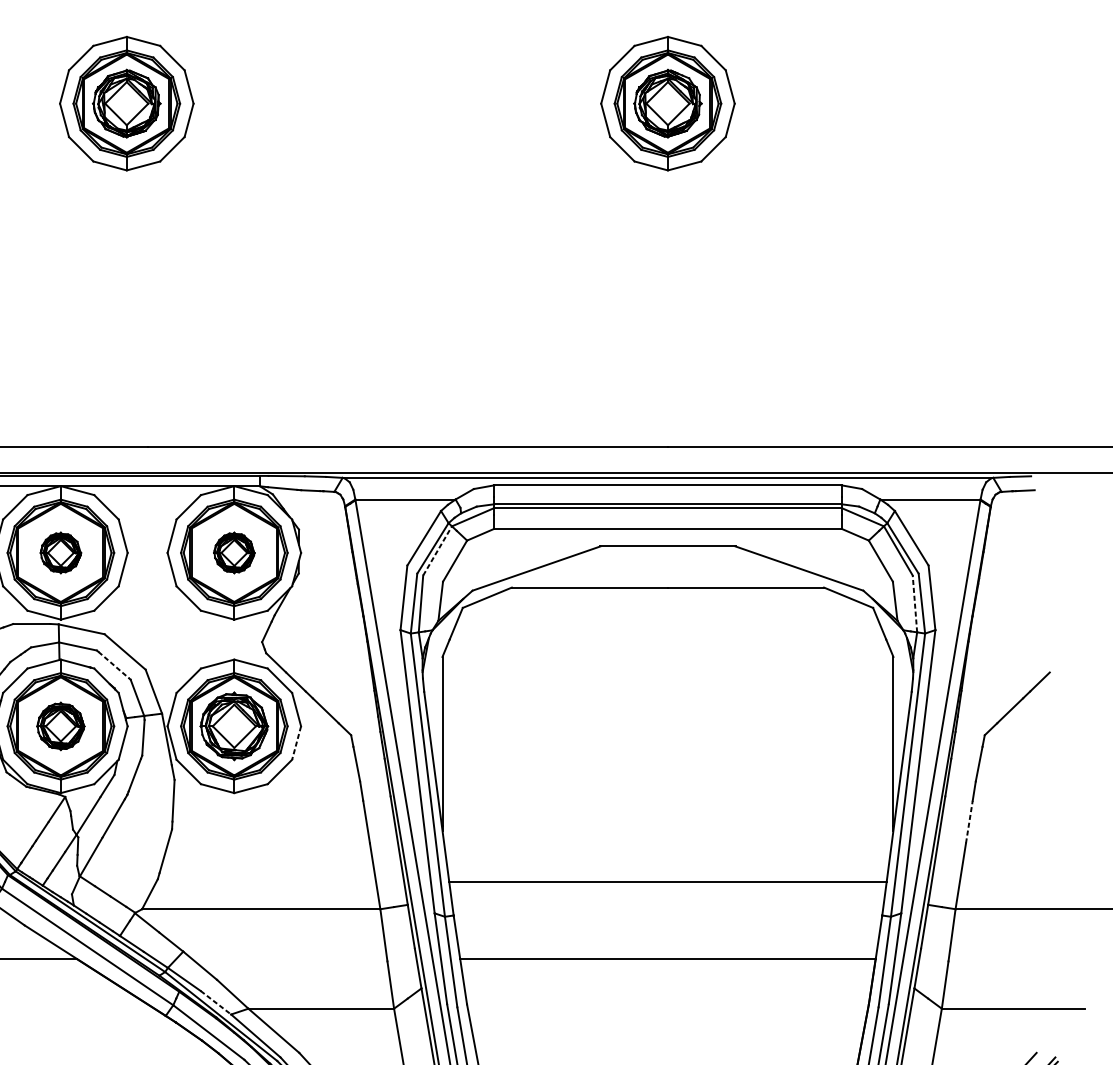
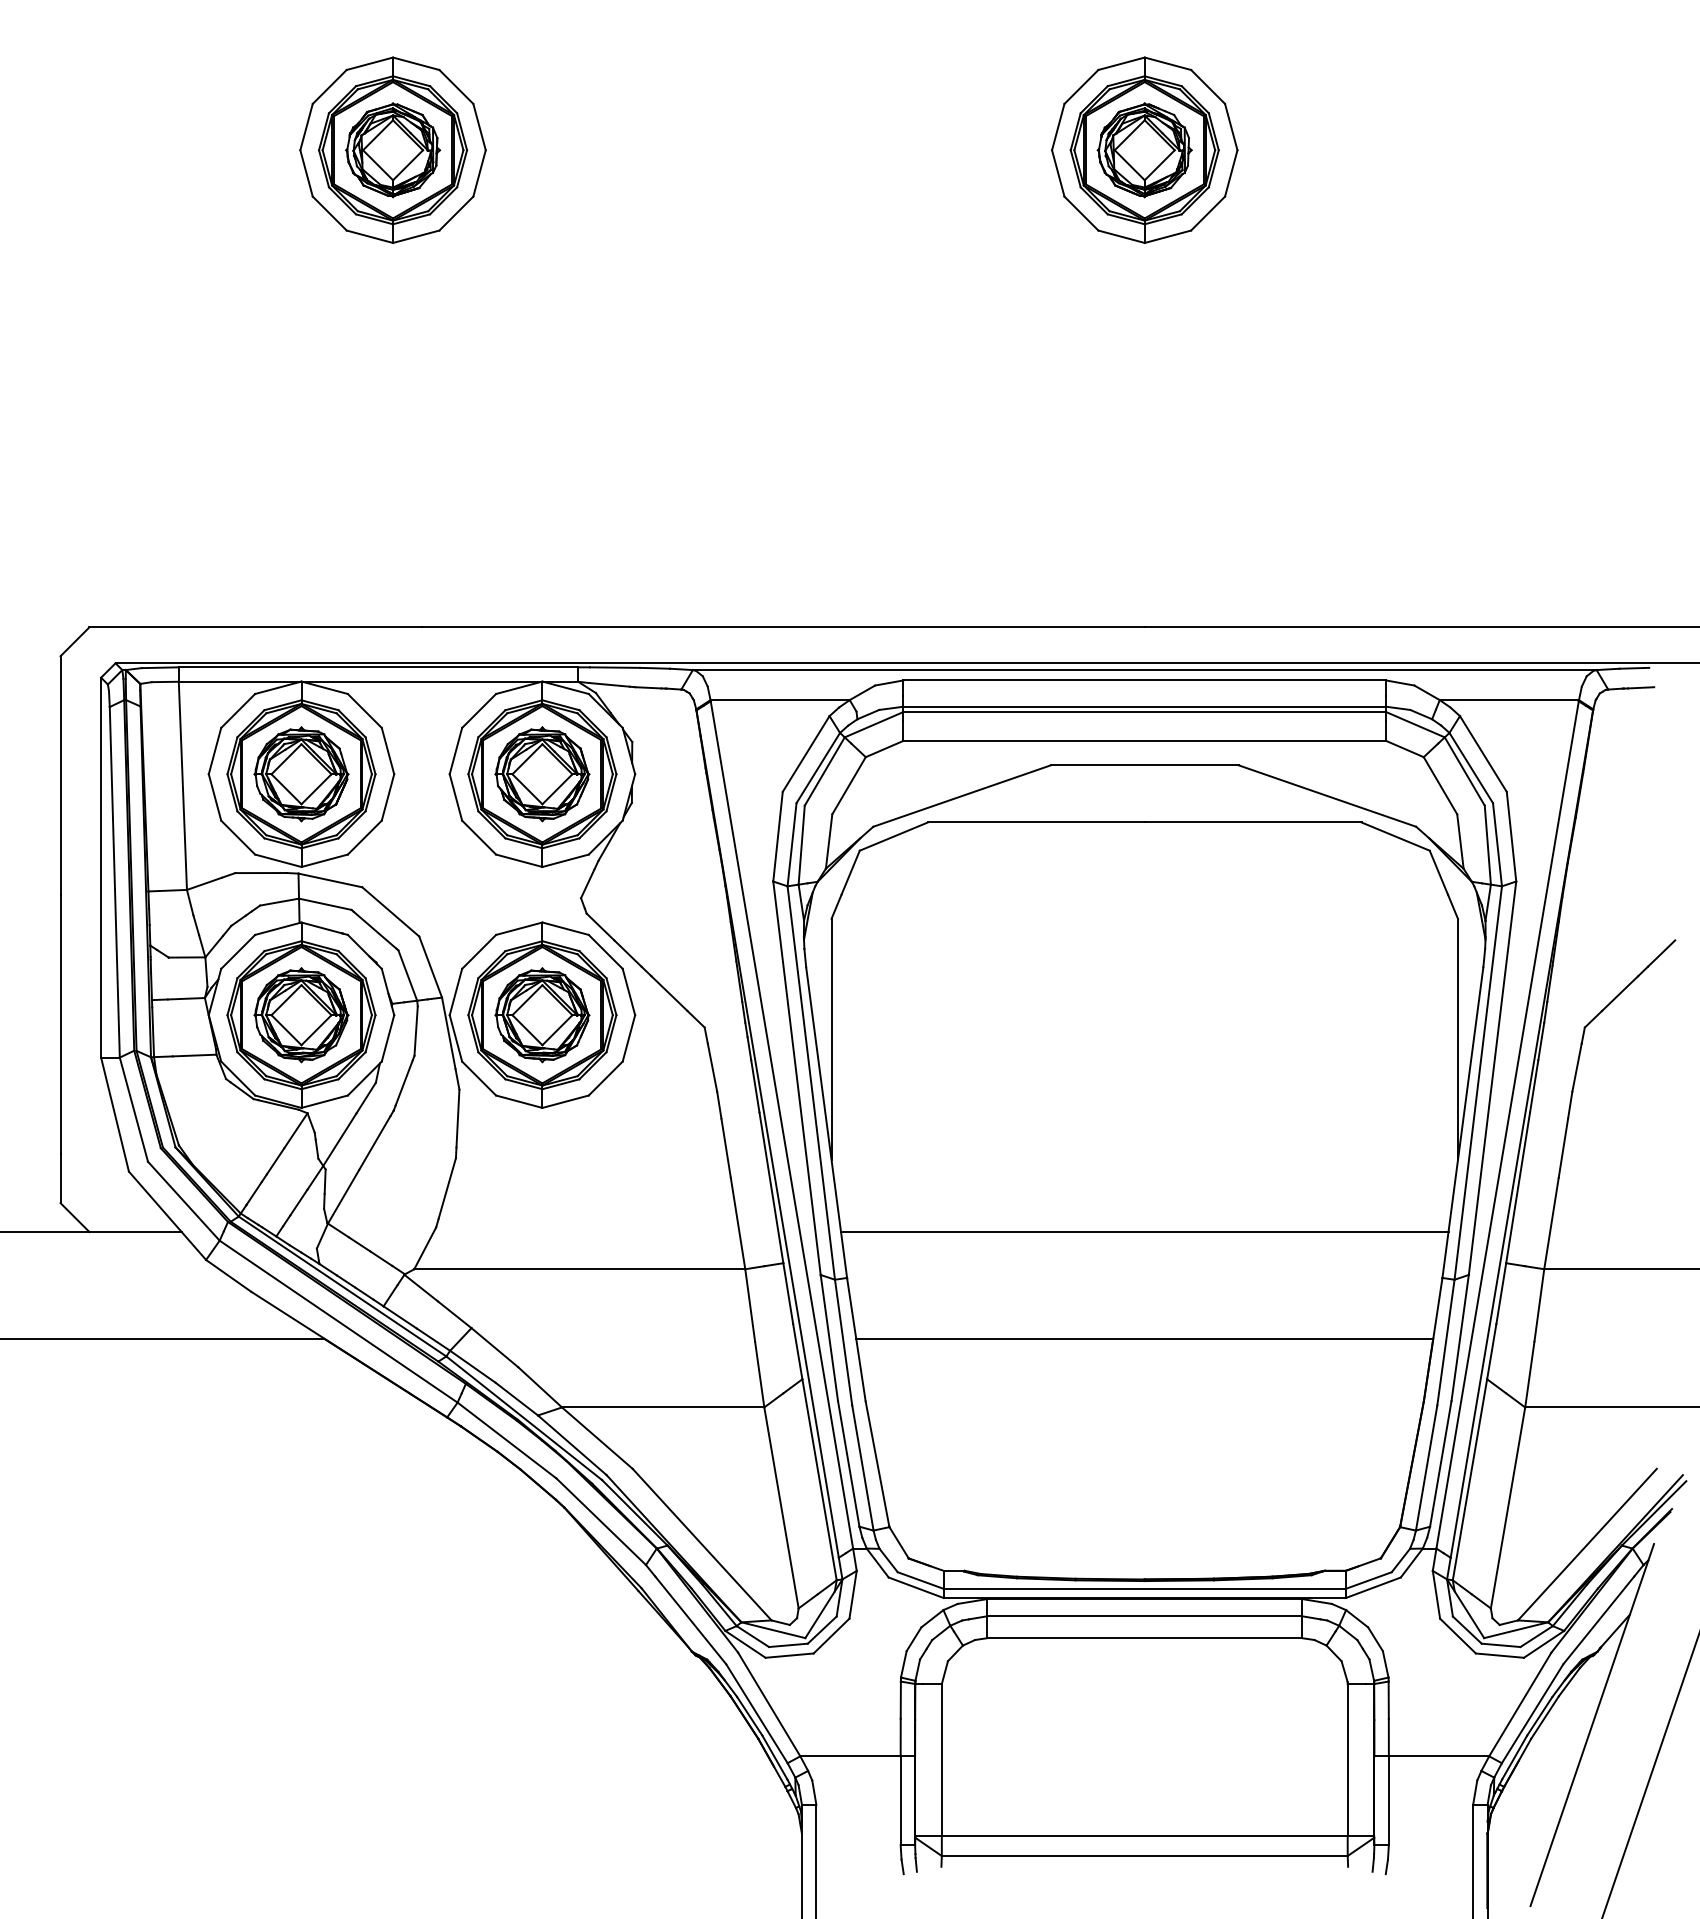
line: (437, 550) -> (824, 771), dashed -> solid
part: (60, 553) -> (301, 774), size x1.67
part: (234, 553) -> (542, 774), size x1.67
line: (914, 604) -> (1487, 845), dashed -> solid
line: (114, 665) -> (375, 930), dashed -> solid
part: (60, 726) -> (301, 1015), size x1.43
line: (296, 743) -> (628, 1038), dashed -> solid
line: (969, 822) -> (1563, 1148), dashed -> solid
line: (215, 1003) -> (516, 1399), dashed -> solid

